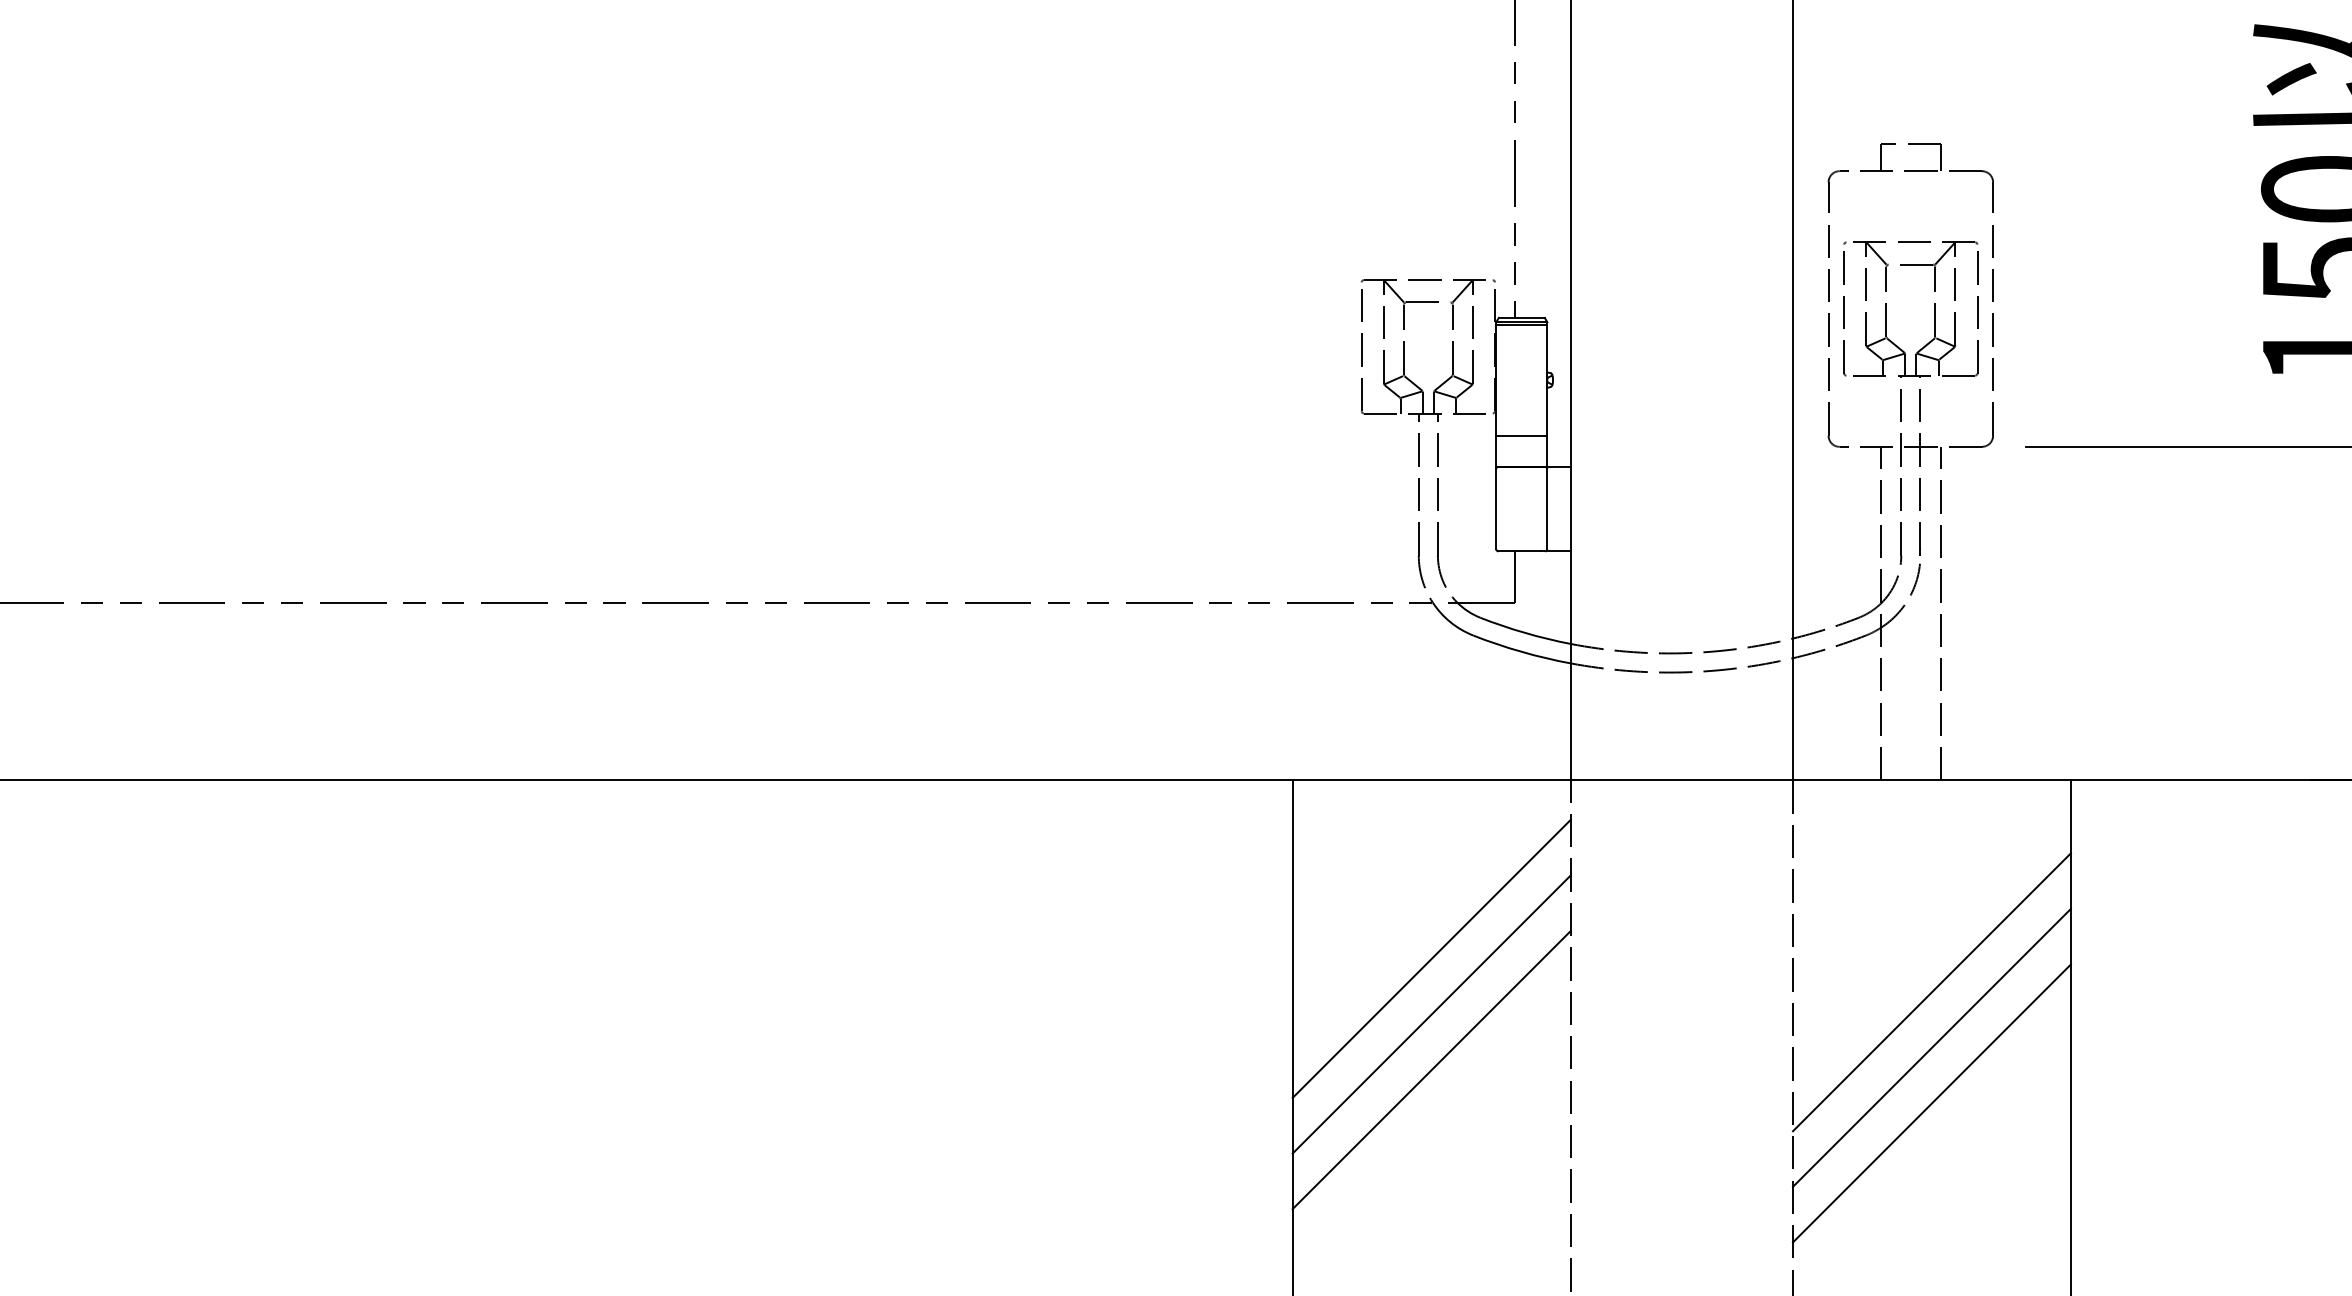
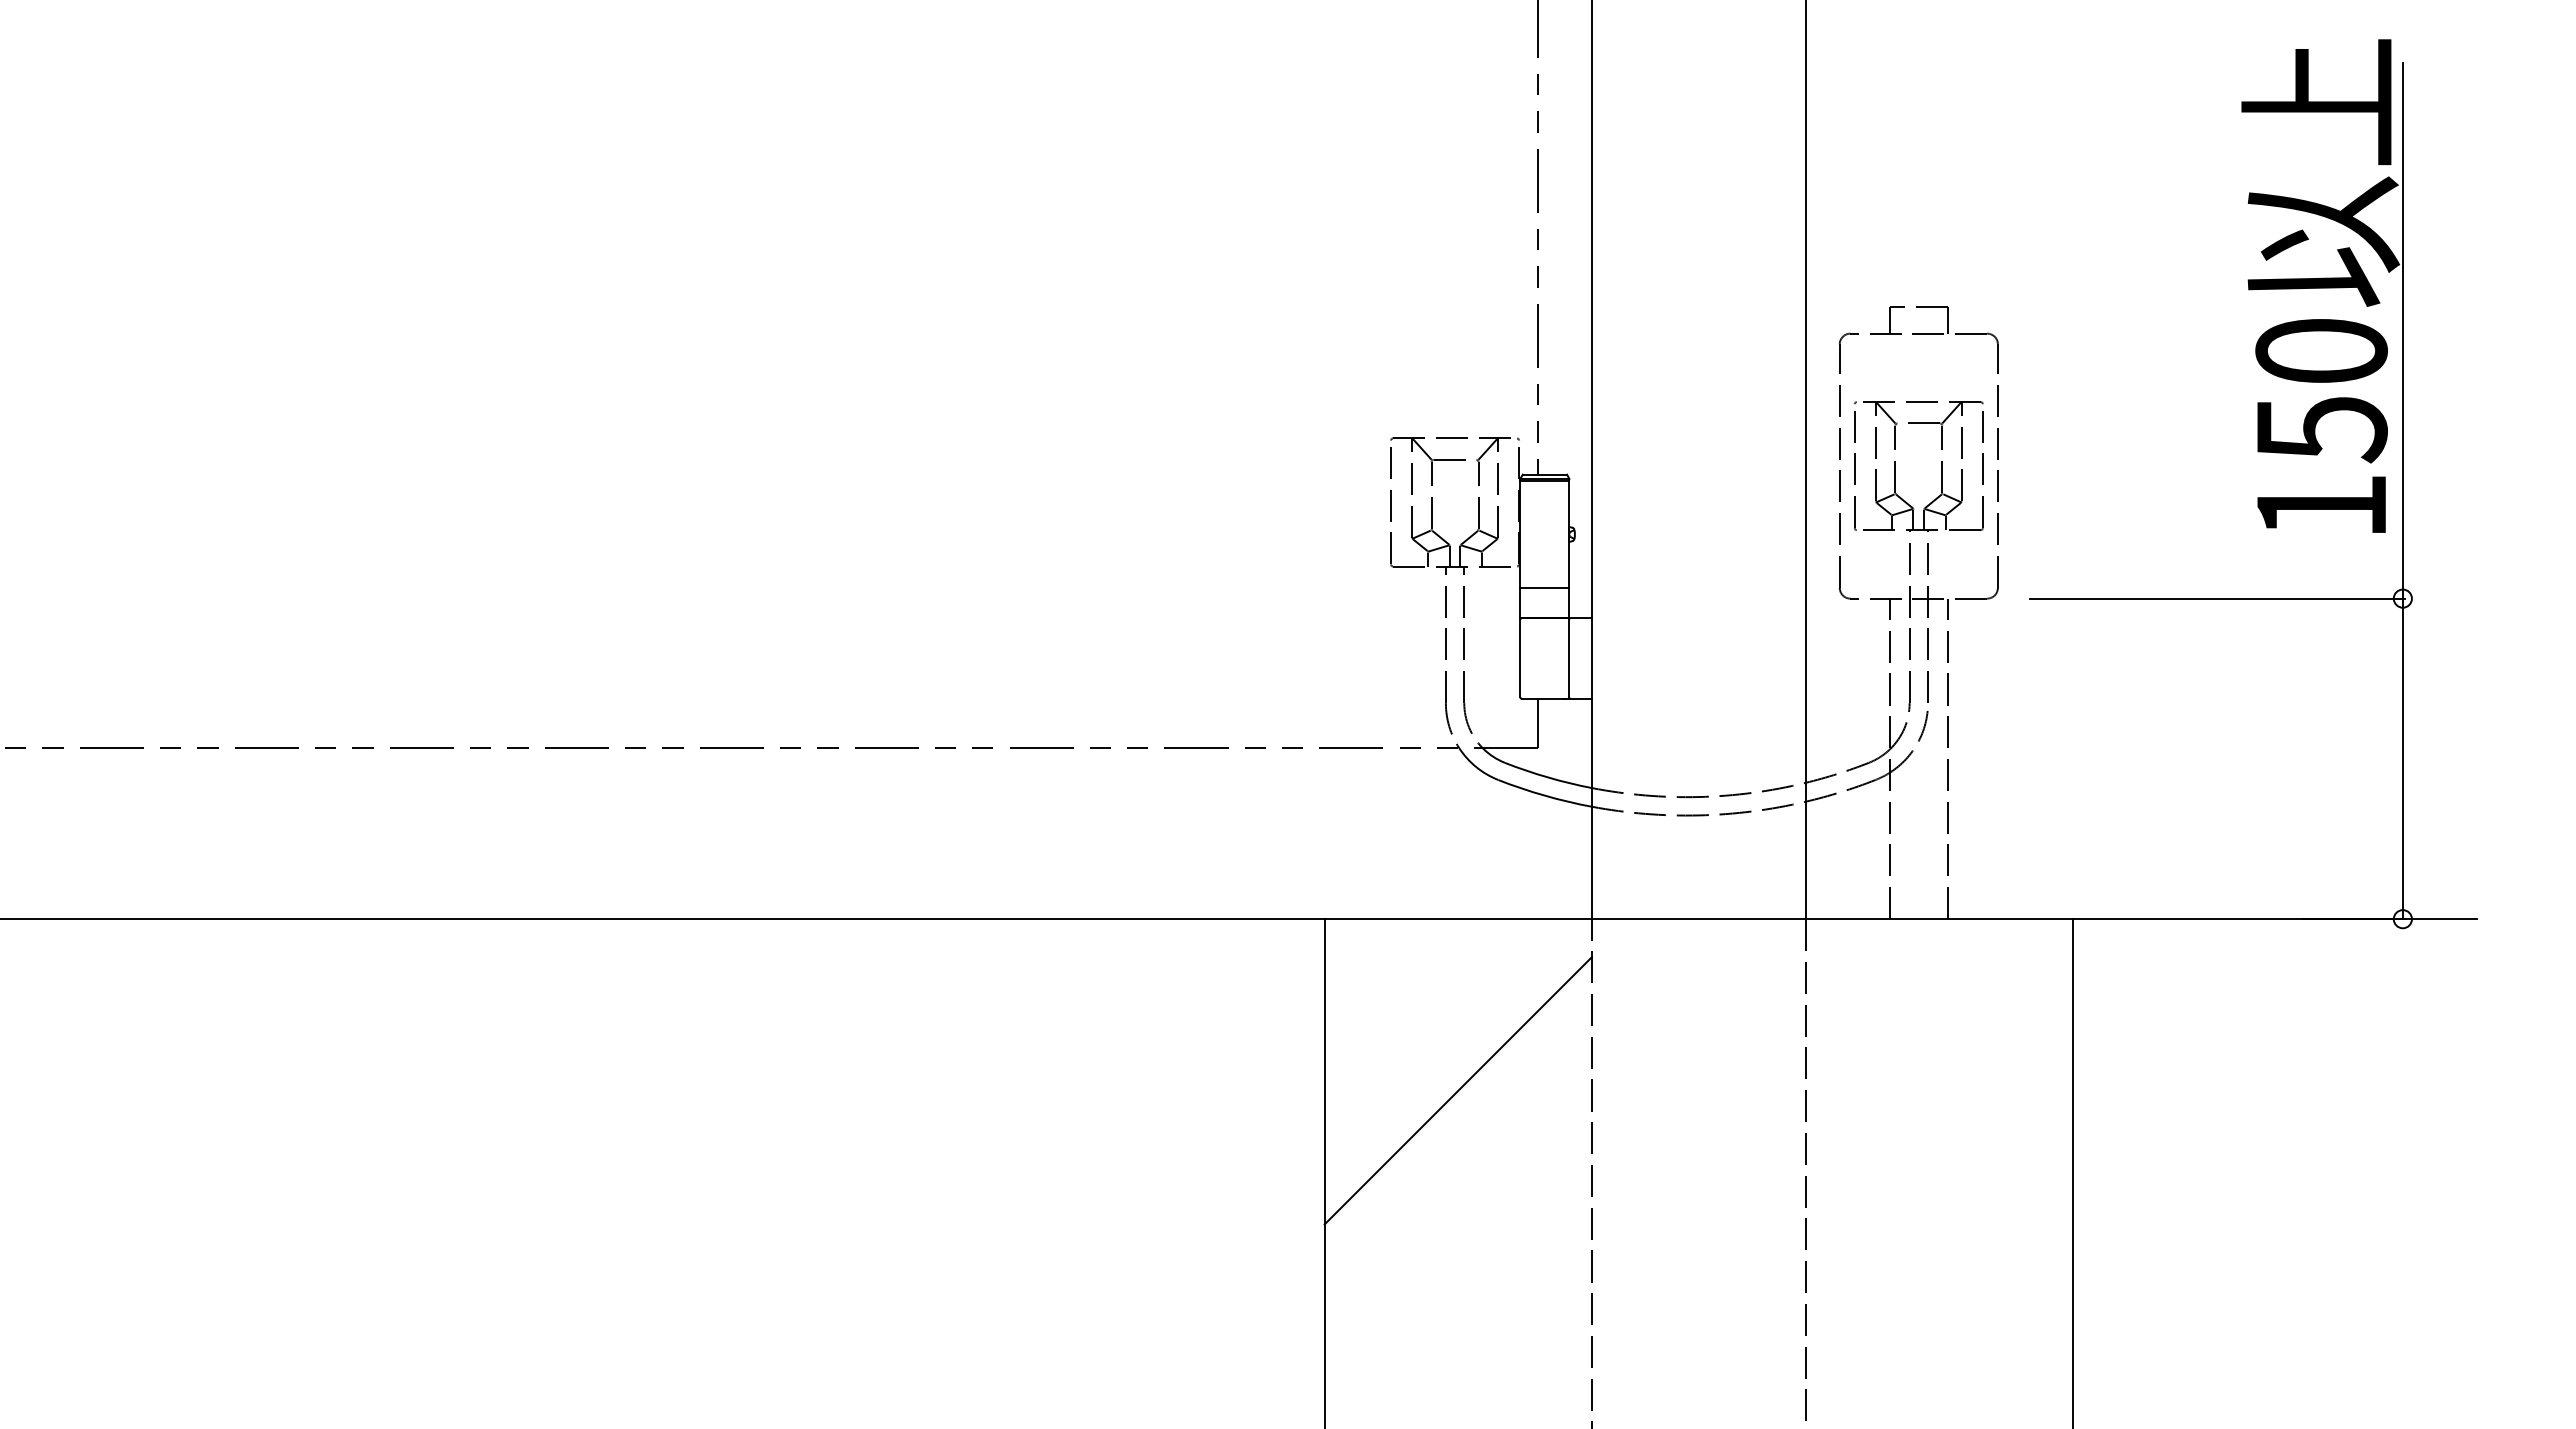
line: (1931, 991) -> (1938, 1122), removed
line: (1430, 1013) -> (1457, 1143), removed
line: (1931, 1047) -> (1938, 1175), removed
line: (1430, 1069) -> (1457, 1197), removed
line: (1931, 1103) -> (1938, 1229), removed

